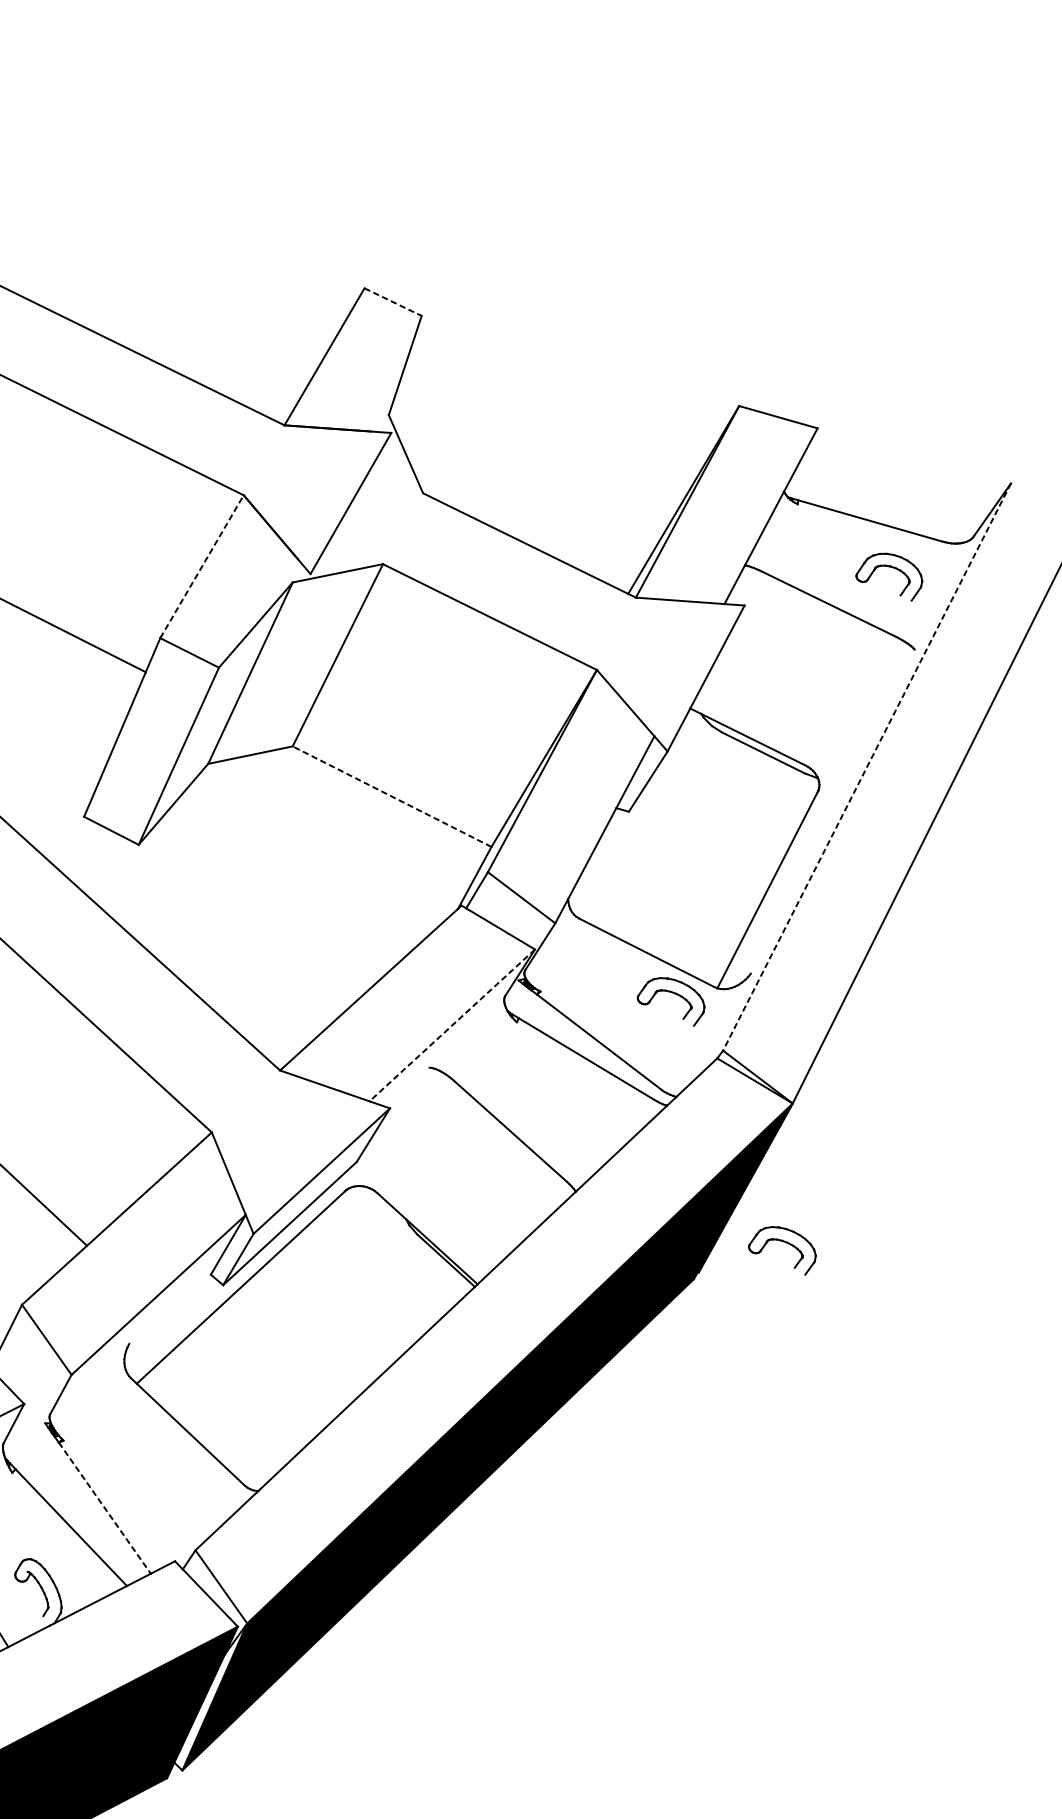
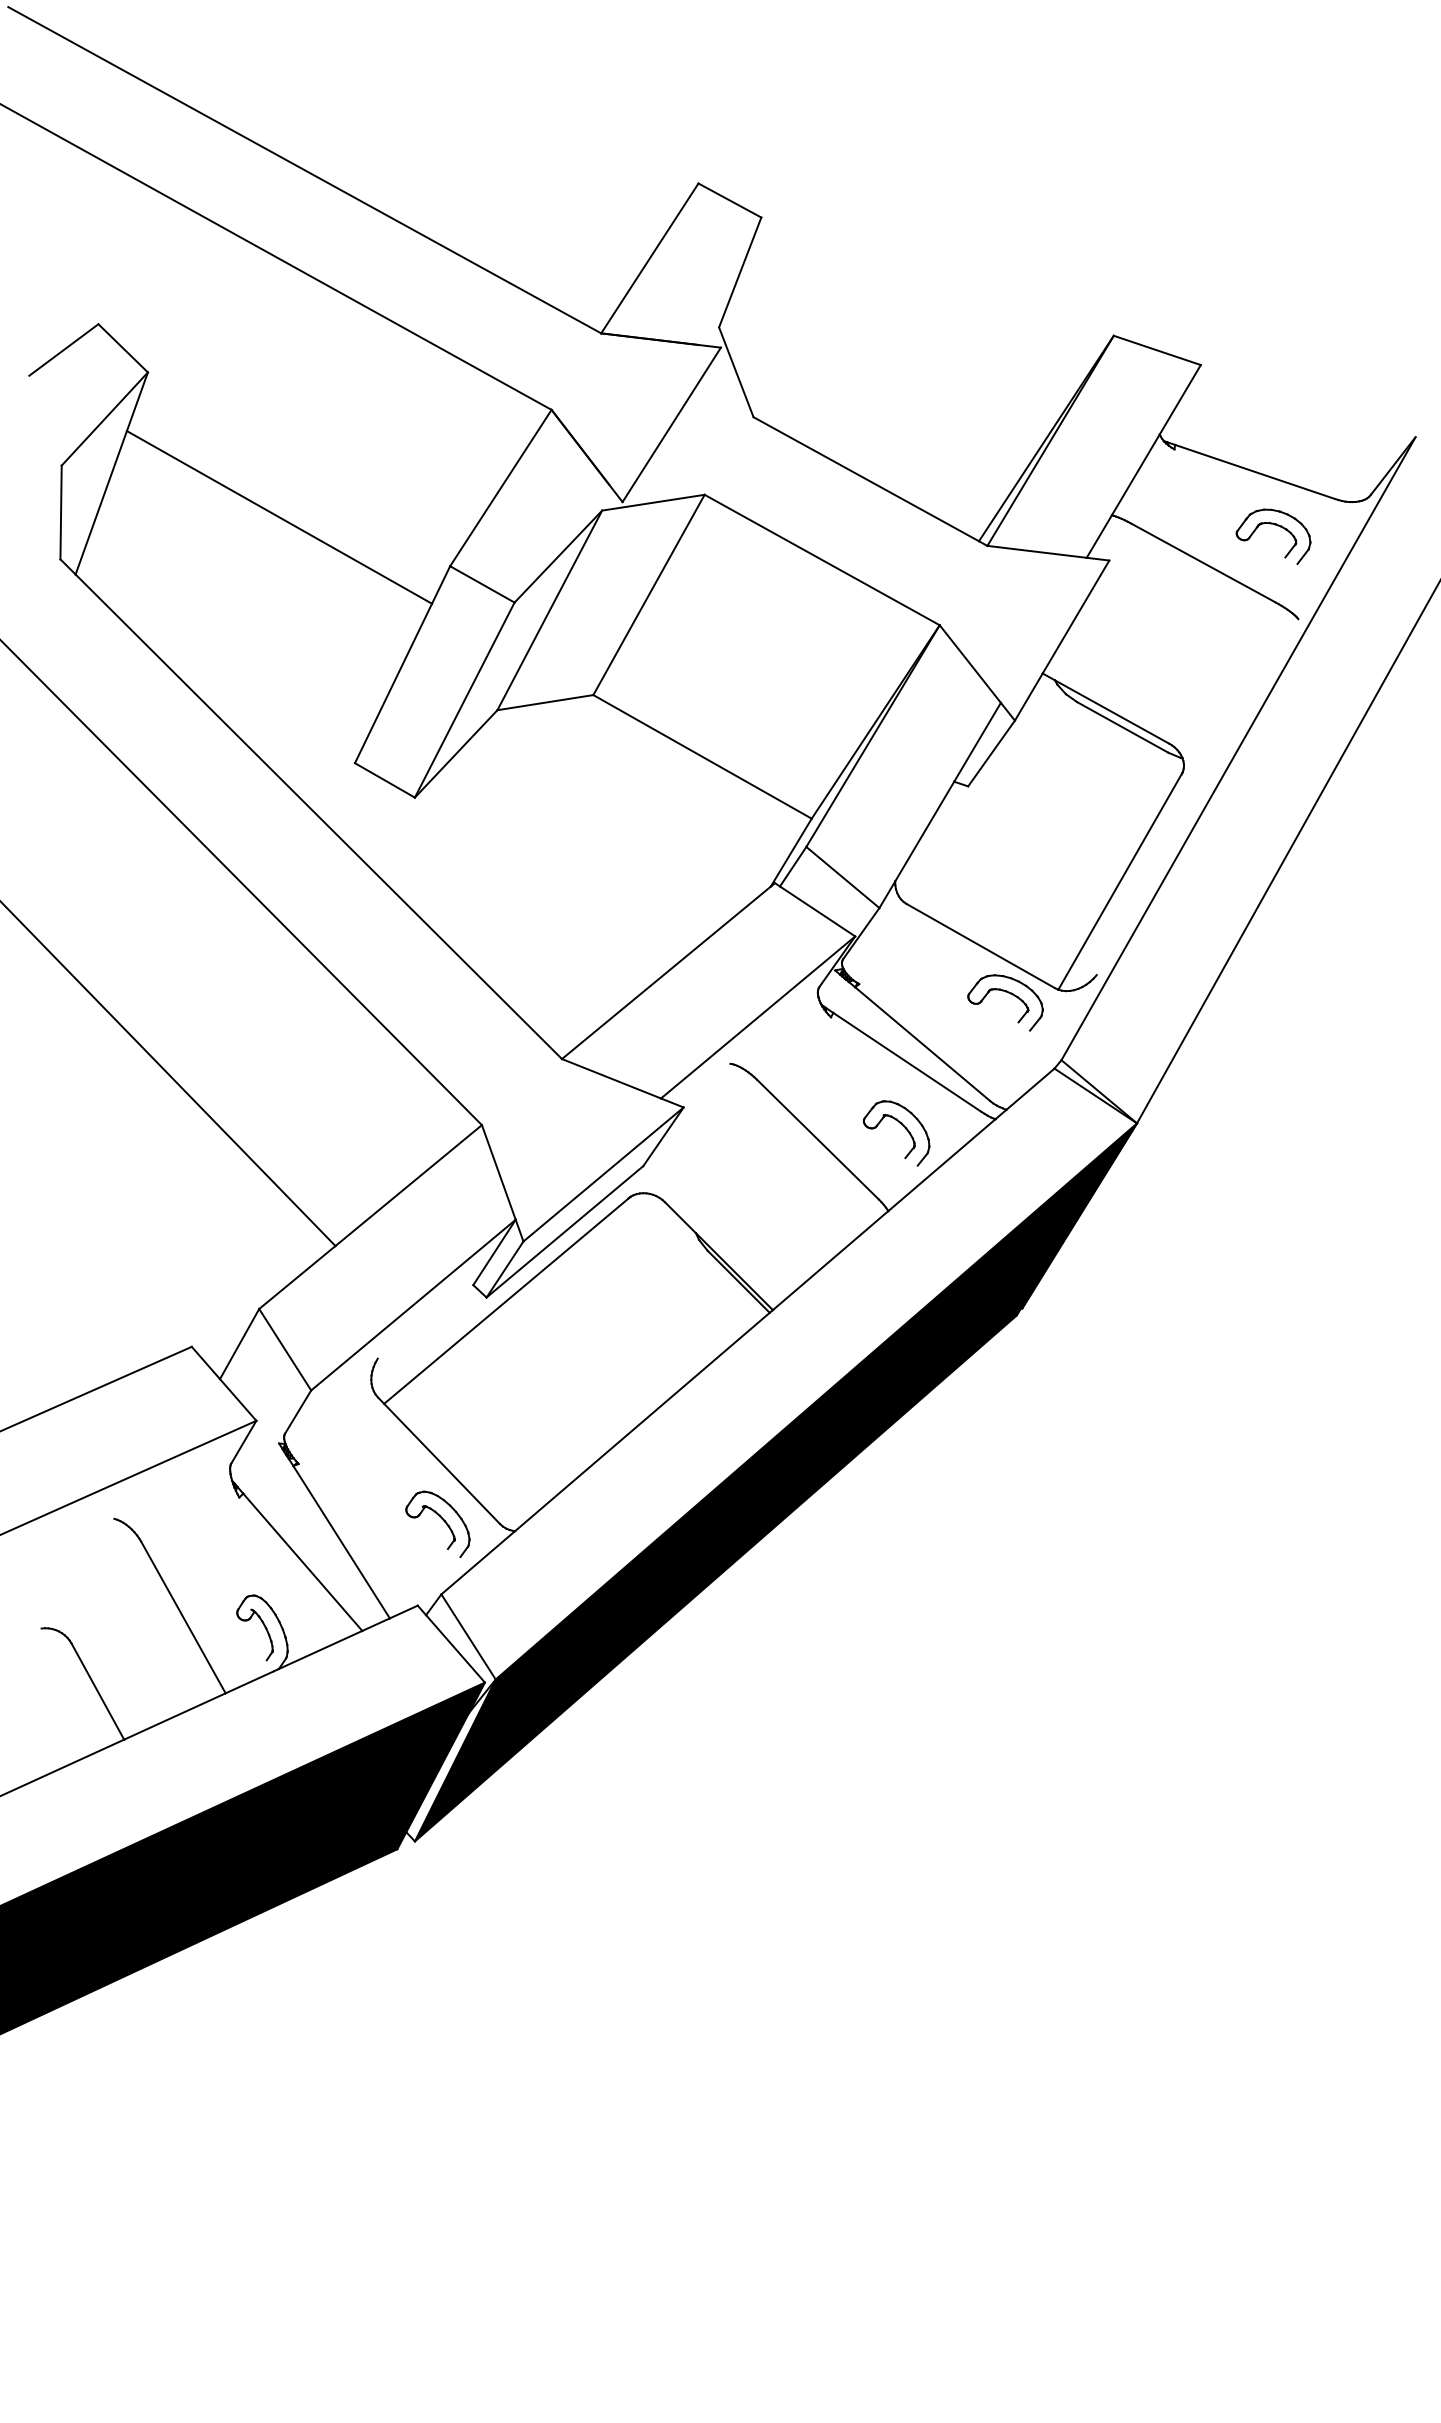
line: (392, 302) -> (729, 200), dashed -> solid
line: (202, 566) -> (501, 487), dashed -> solid
line: (867, 767) -> (1238, 749), dashed -> solid
line: (392, 796) -> (702, 756), dashed -> solid
line: (451, 1025) -> (757, 1017), dashed -> solid
part: (586, 1117) -> (904, 1128), added
part: (786, 1243) -> (1122, 1280), removed
part: (193, 1484) -> (442, 1520), added
line: (104, 1508) -> (341, 1542), dashed -> solid

